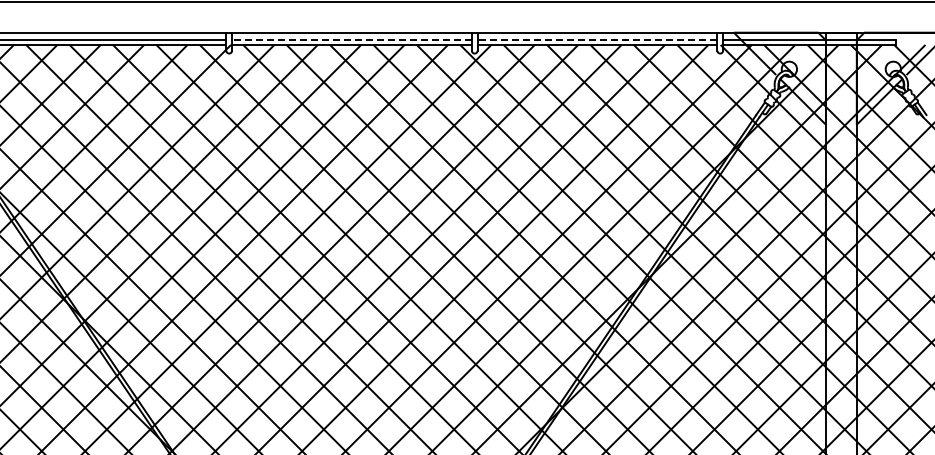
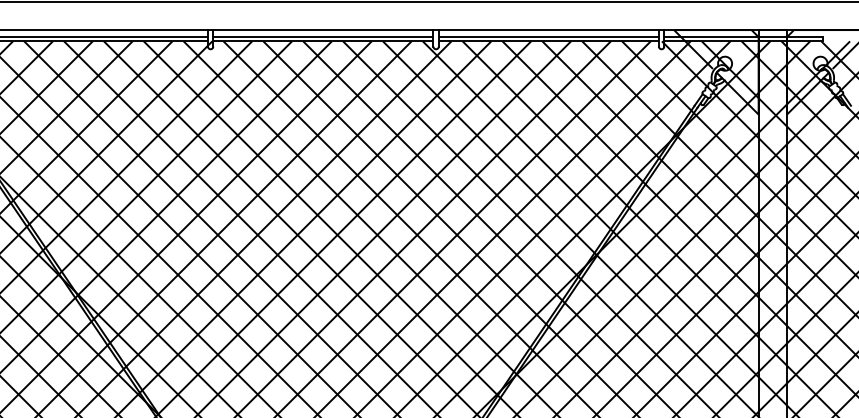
line: (351, 40) -> (322, 37), dashed -> solid
line: (597, 40) -> (548, 37), dashed -> solid

